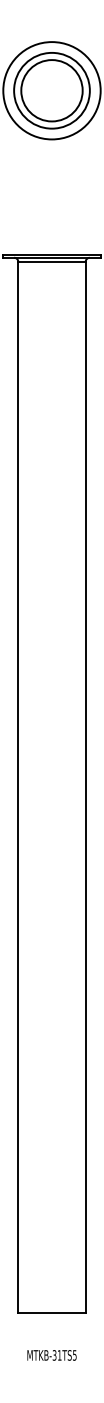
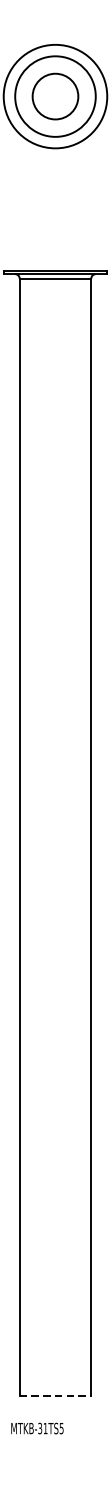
circle: (51, 90) -> (54, 96), size x0.7
line: (52, 1313) -> (56, 1396), solid -> dashed
text: (51, 1355) -> (36, 1428), moved

